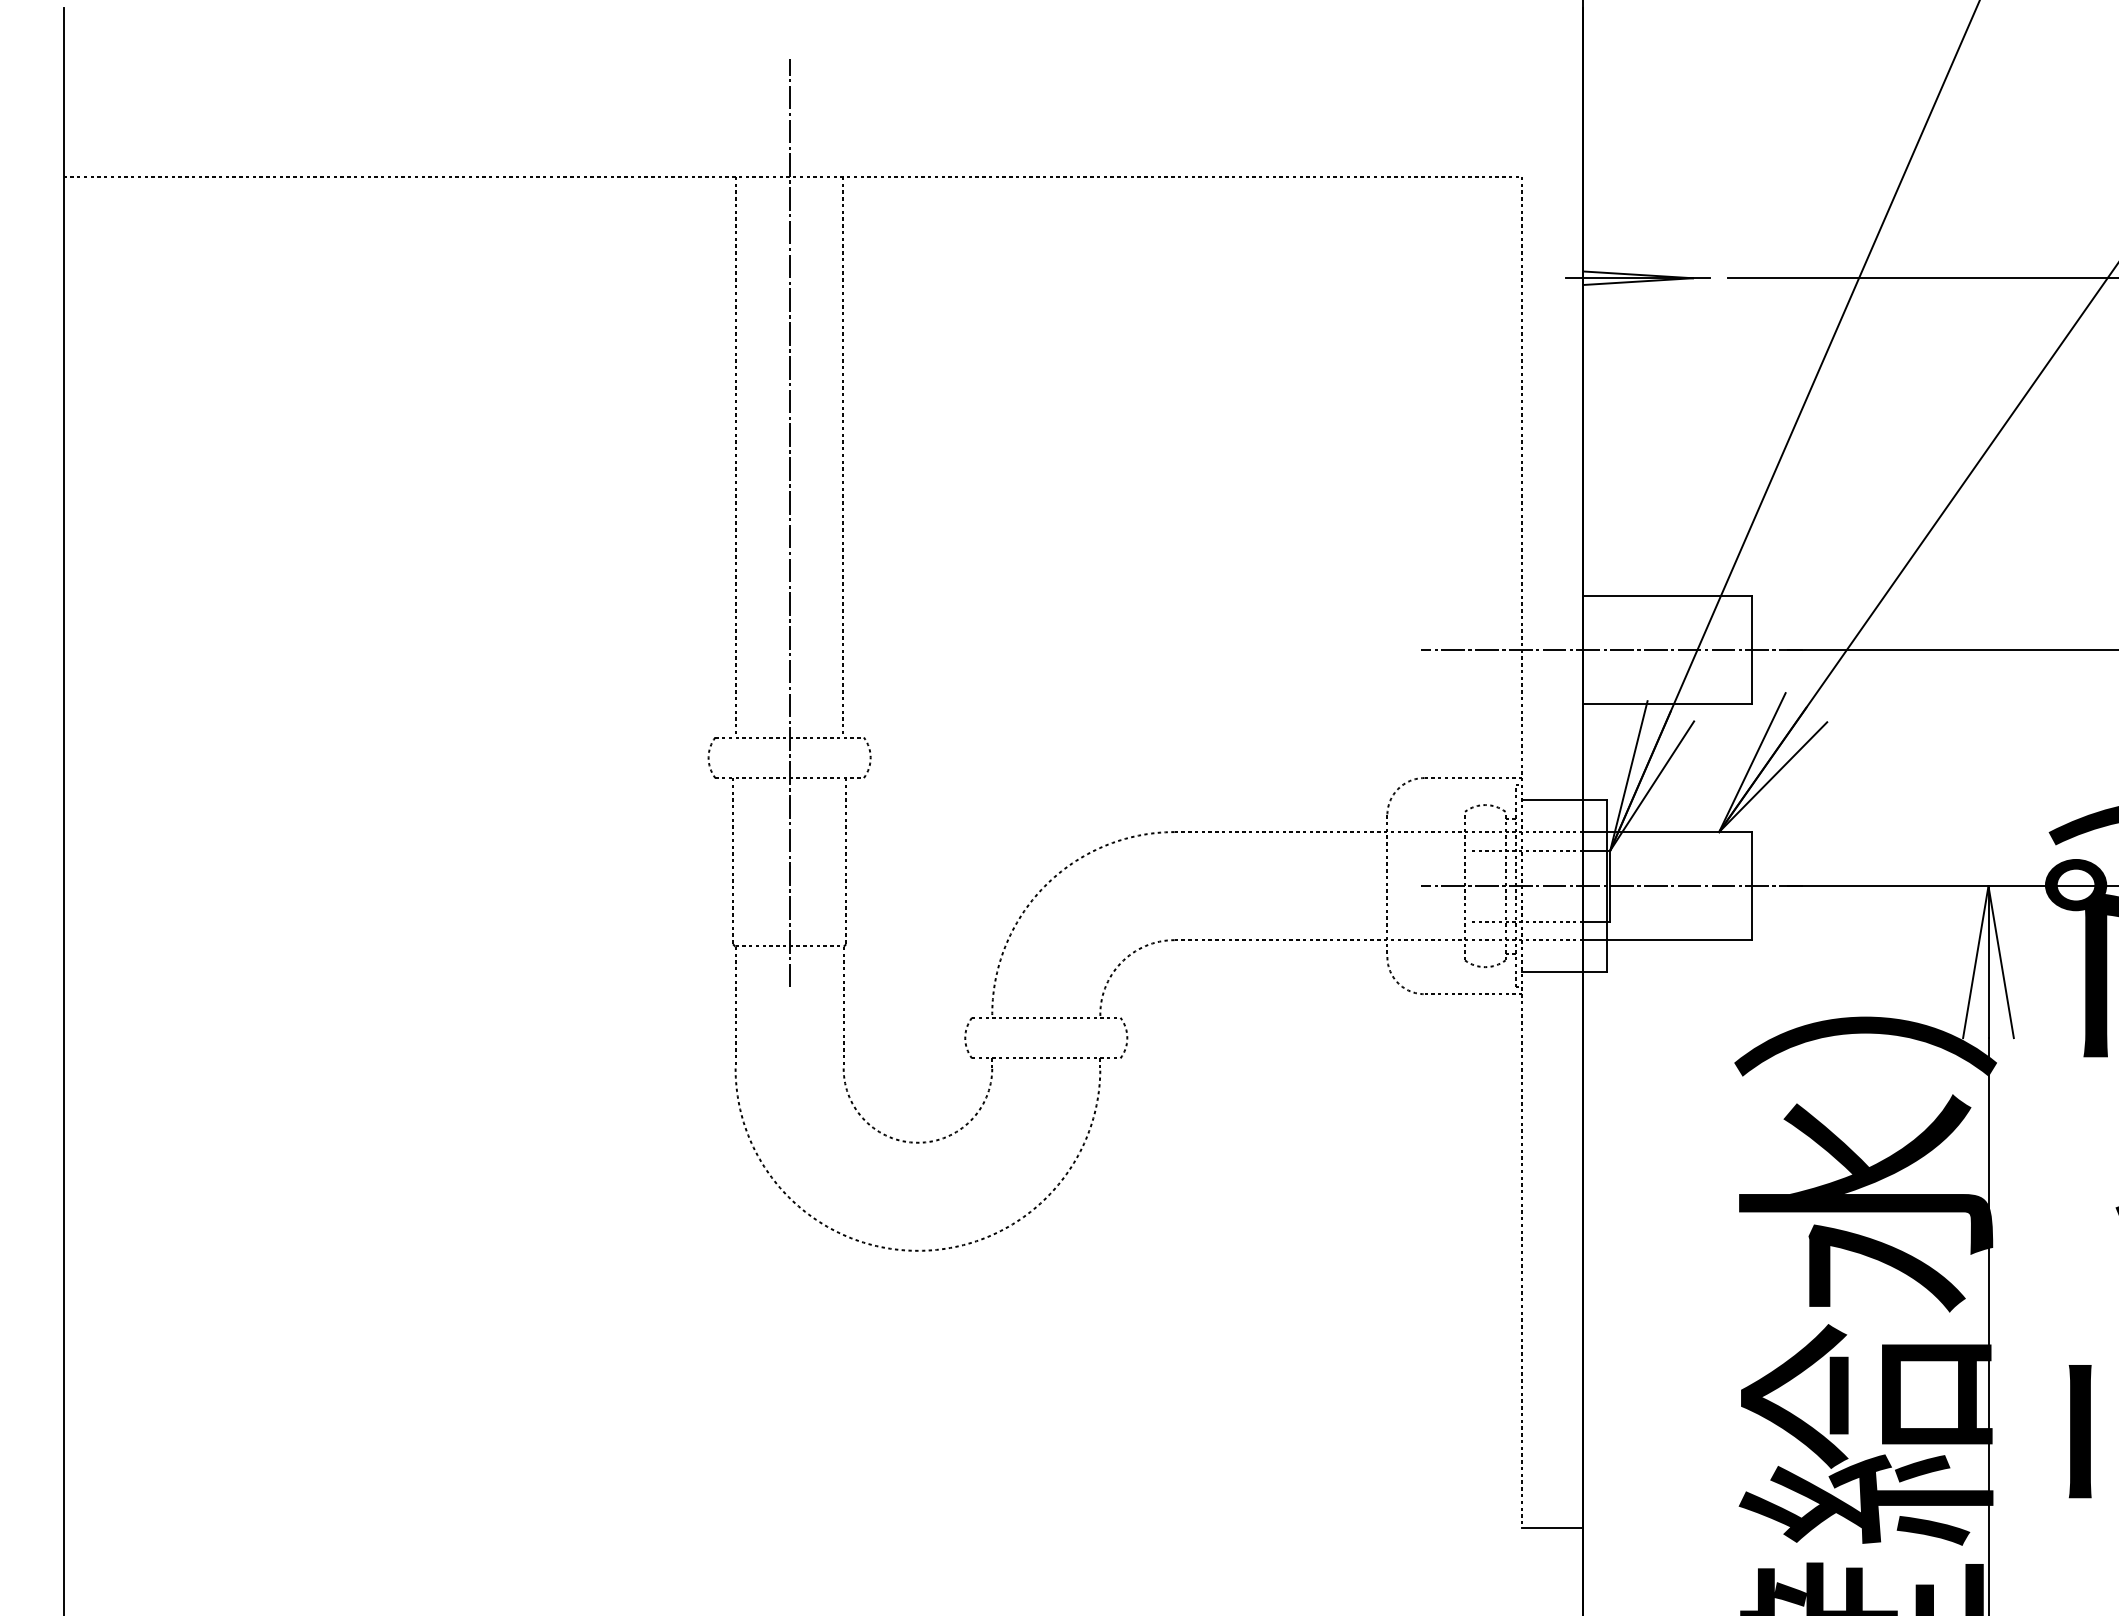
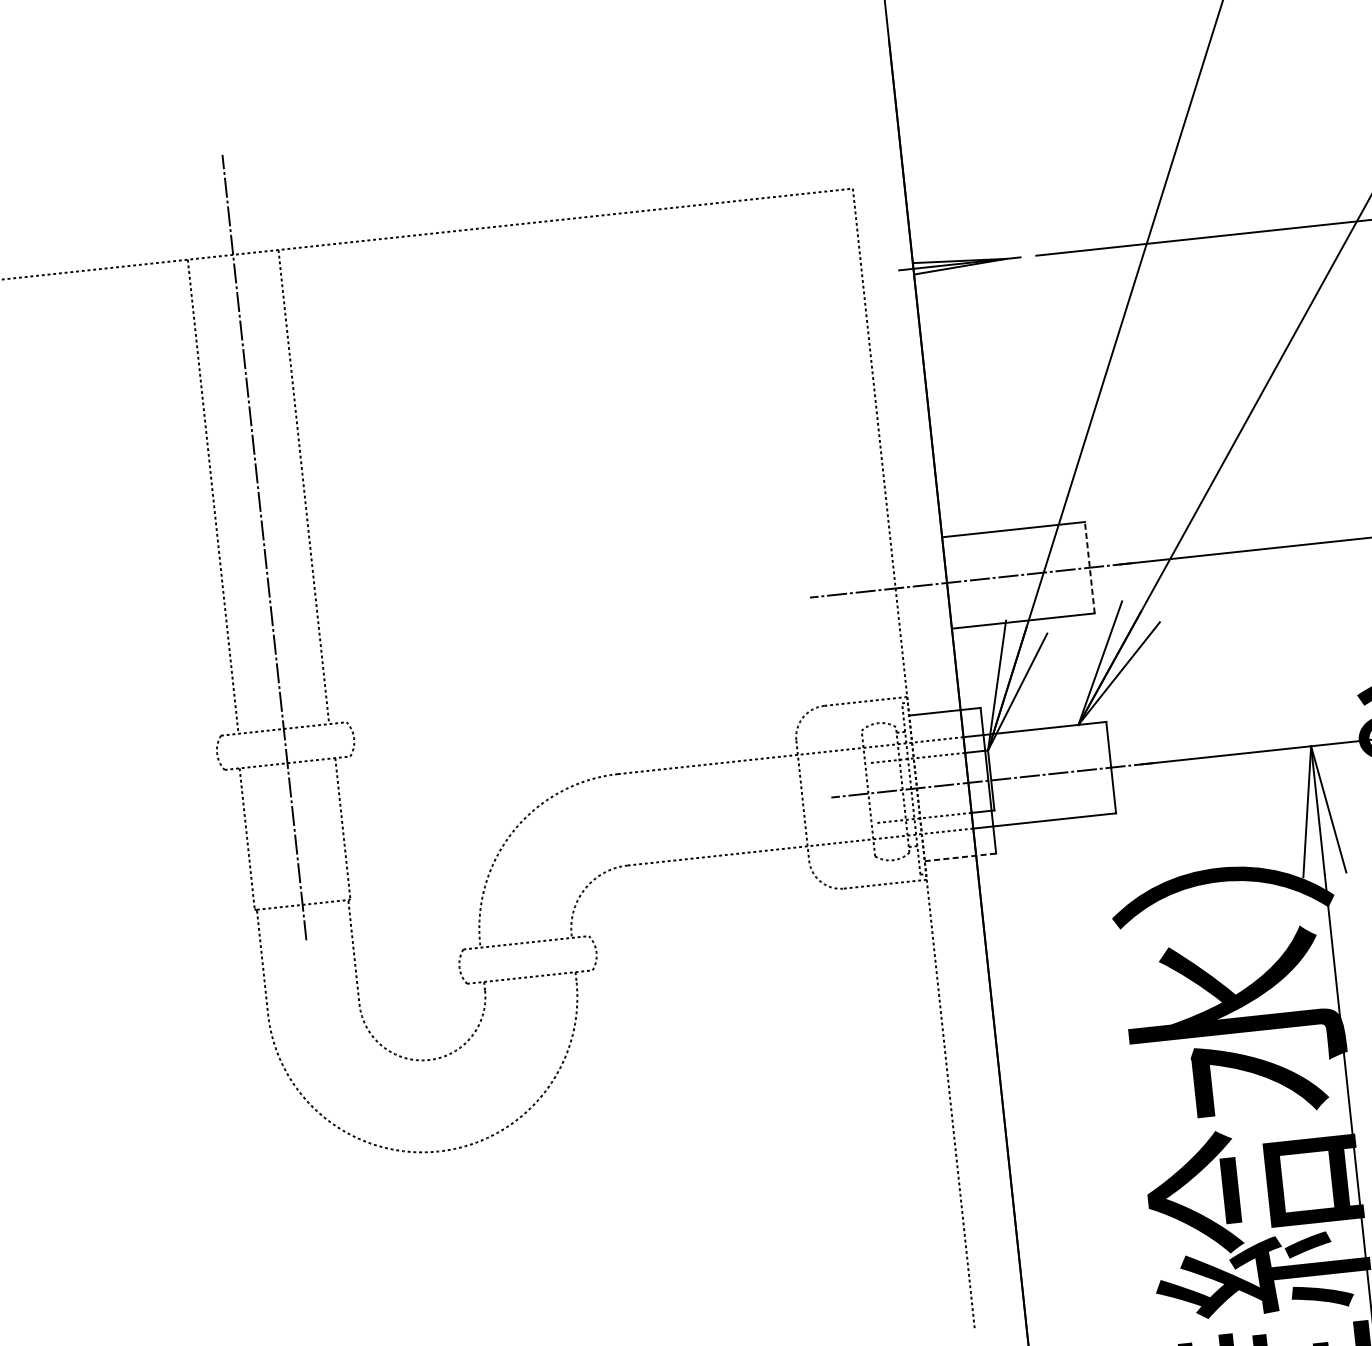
line: (1752, 649) -> (1090, 567), solid -> dashed
line: (1565, 972) -> (961, 857), solid -> dashed
line: (1552, 1527) -> (1000, 1328), removed

